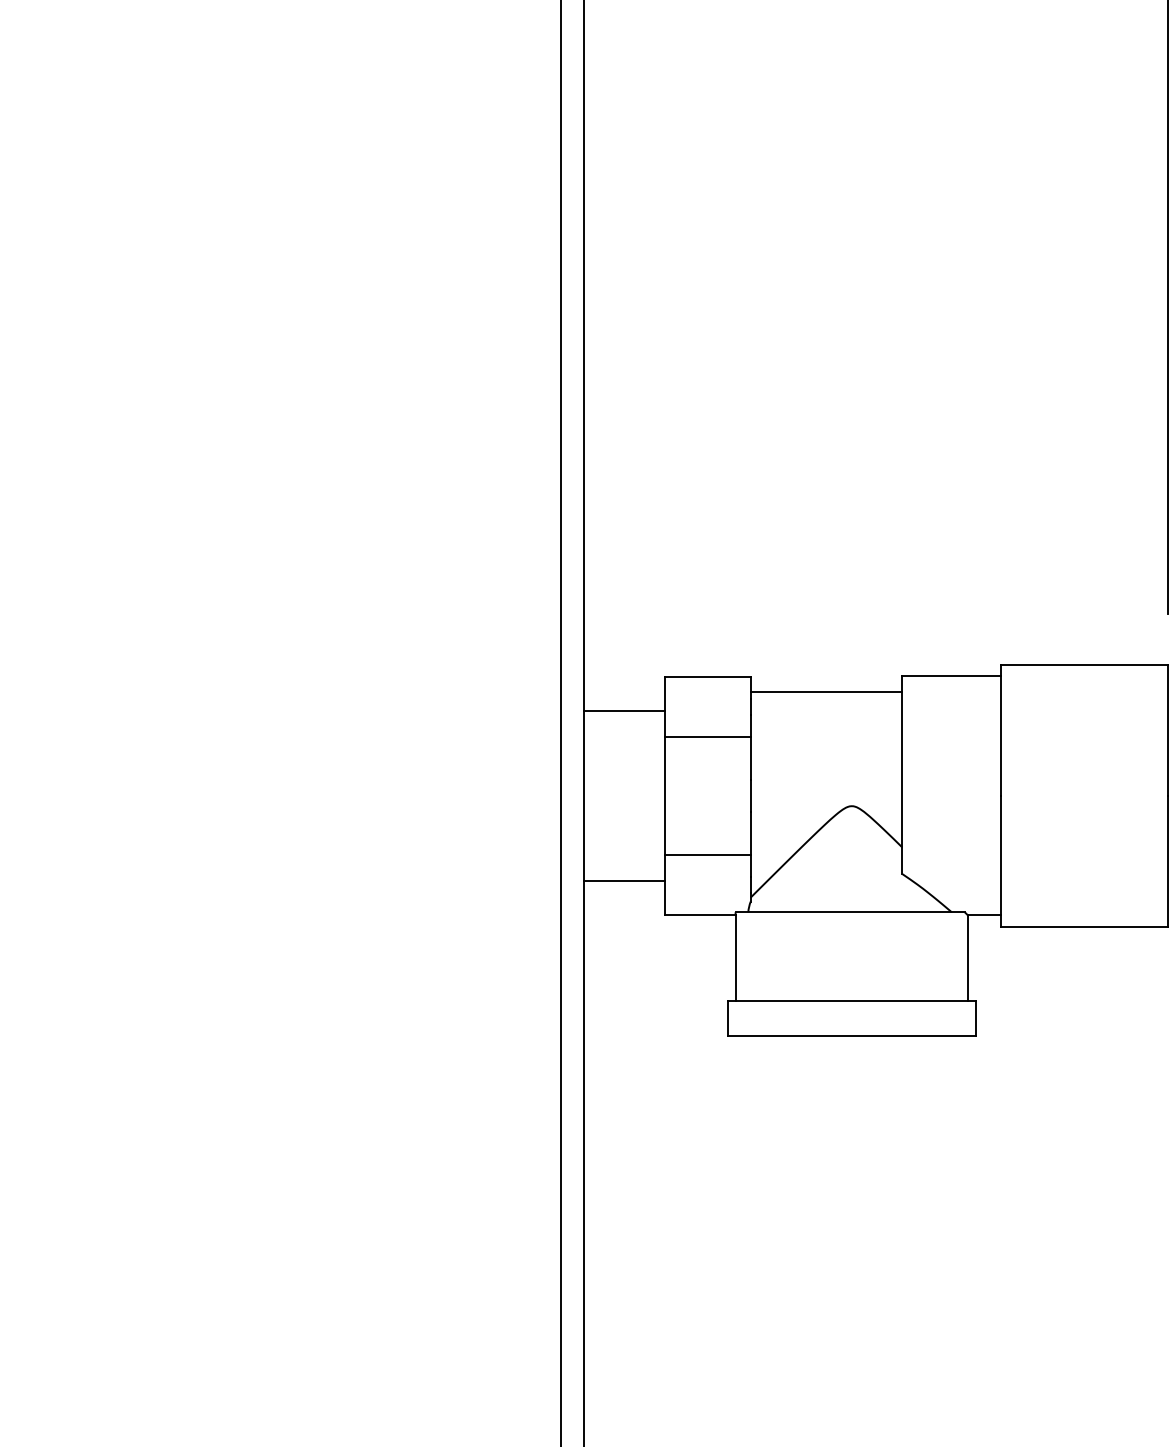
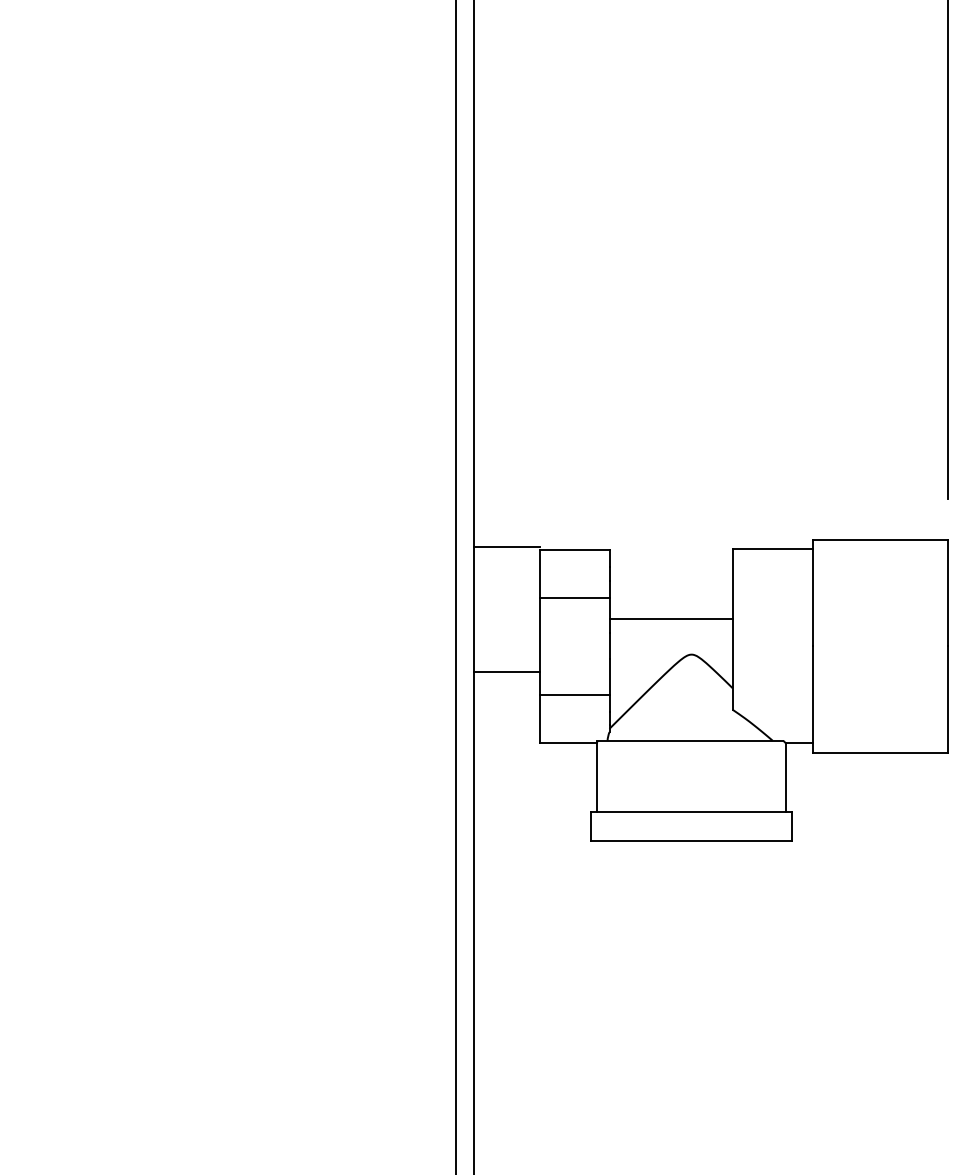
line: (826, 691) -> (671, 618), moved
line: (623, 710) -> (506, 546), moved
line: (623, 881) -> (506, 672), moved

